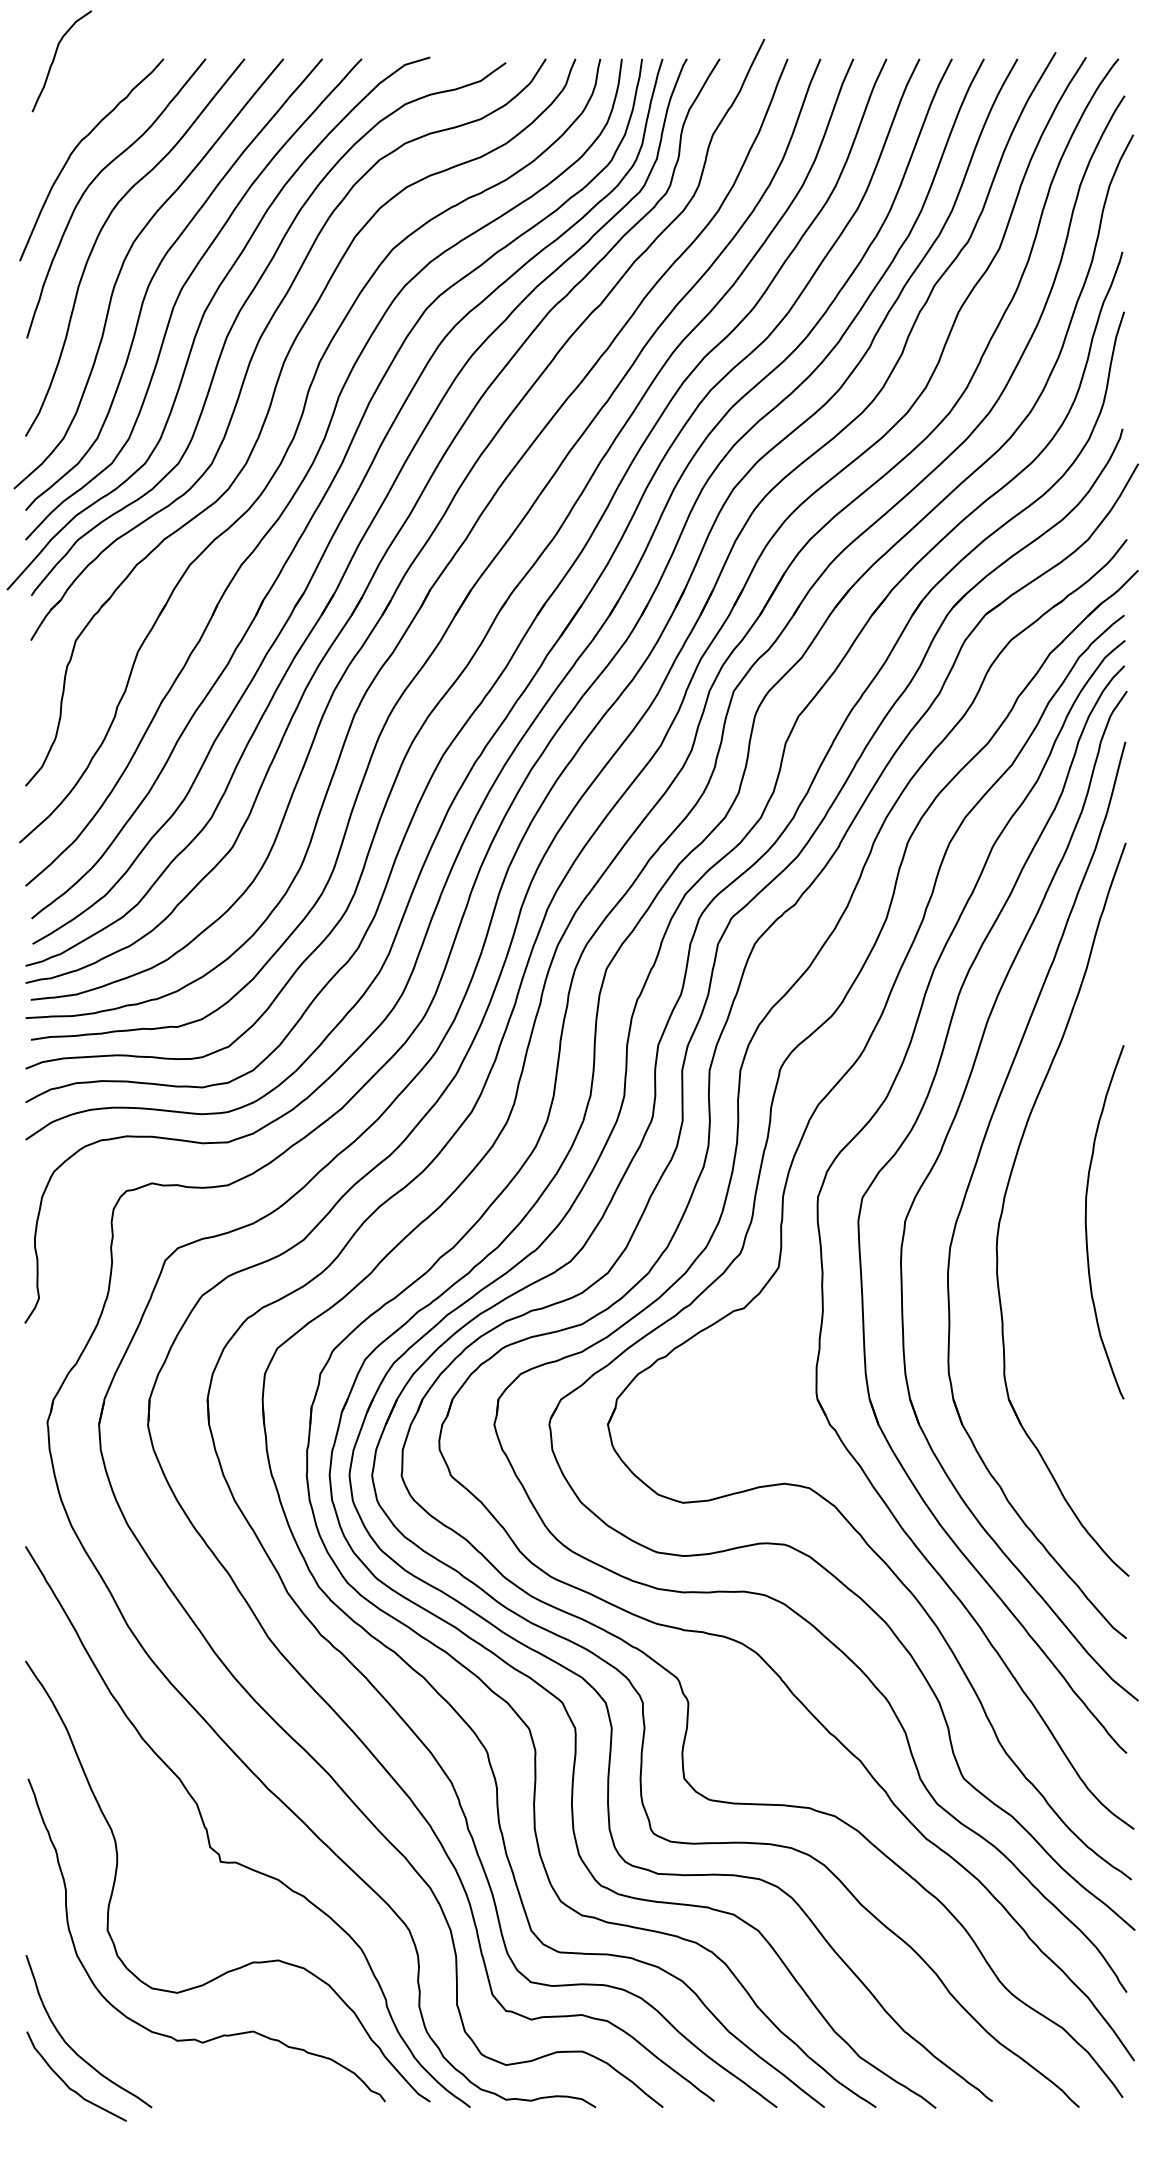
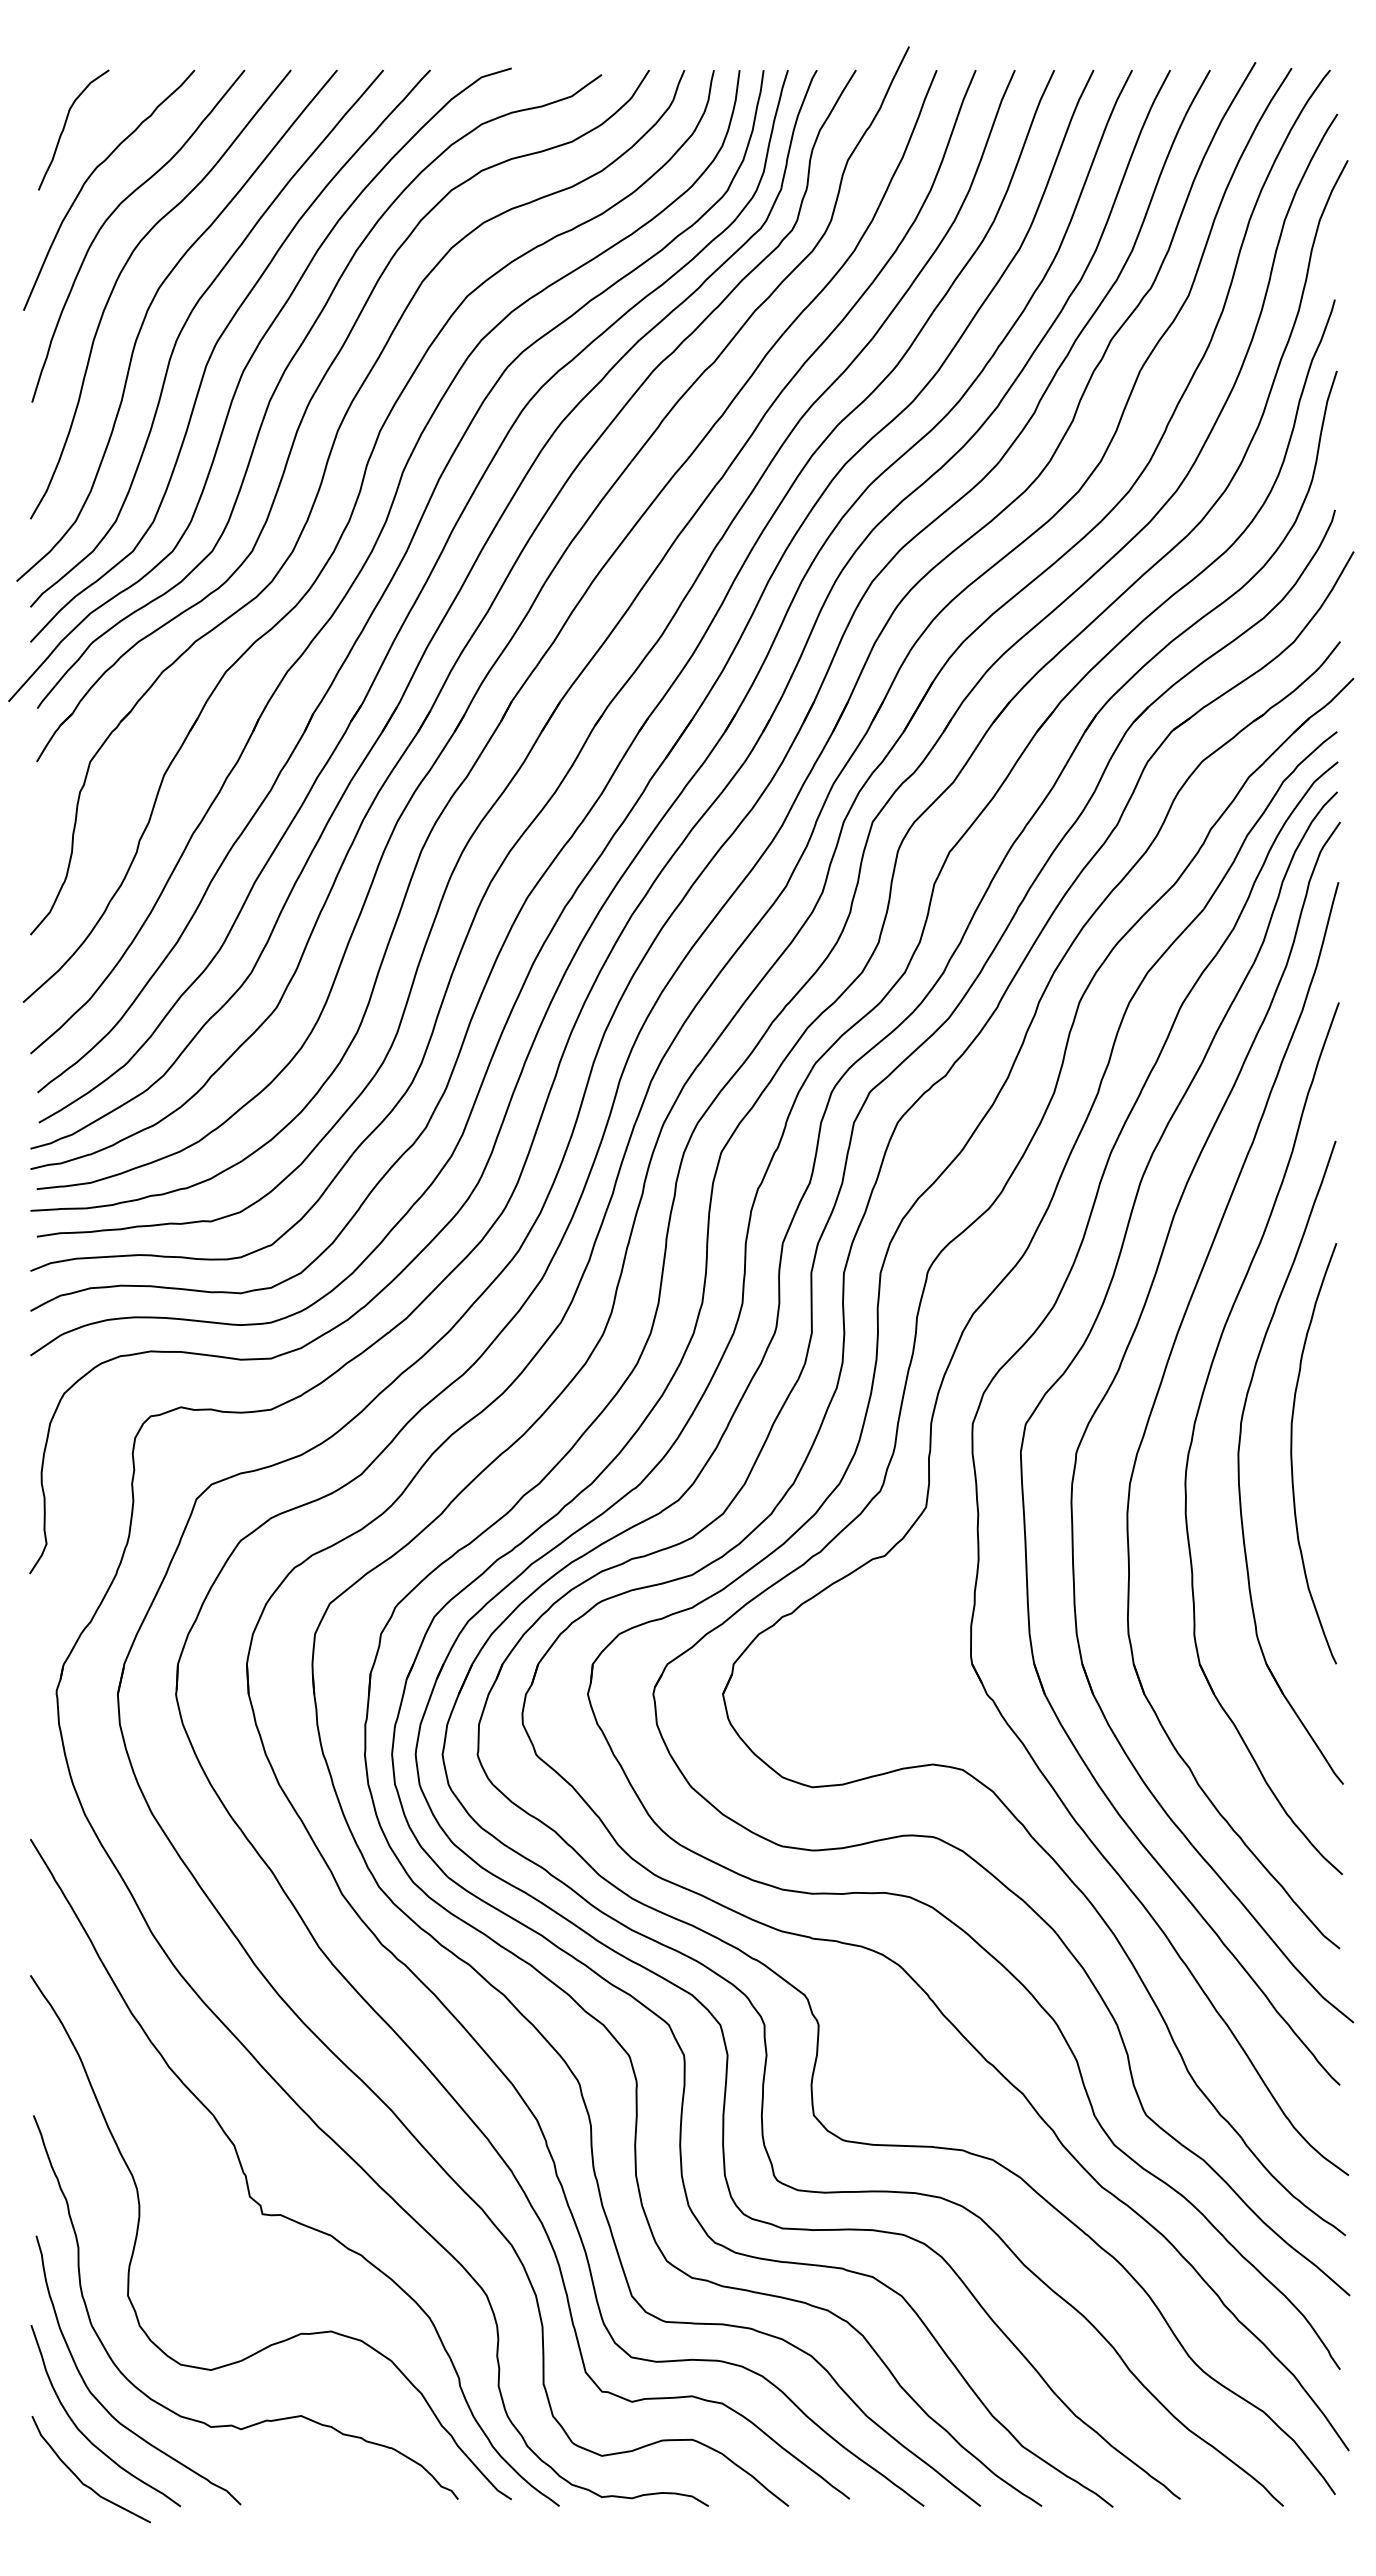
curve: (55, 58) -> (65, 126), moved
part: (1042, 1229) -> (1239, 1462), added
curve: (83, 2018) -> (99, 2400), added

